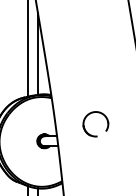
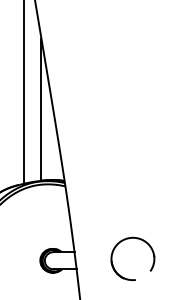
part: (87, 131) -> (118, 271), moved

